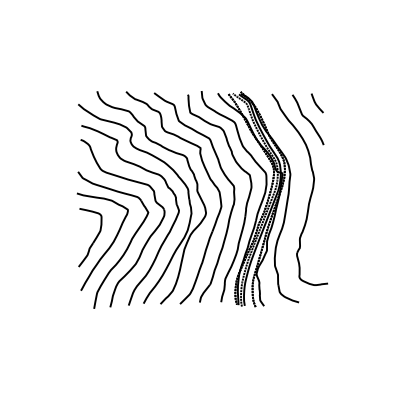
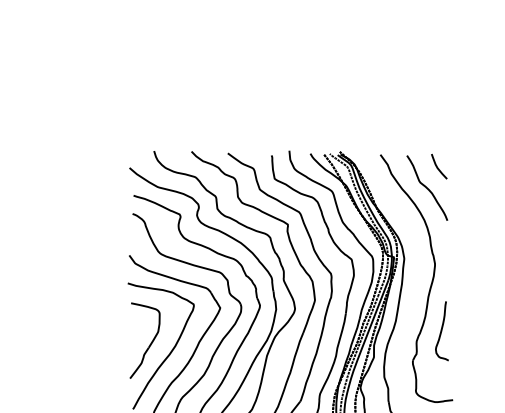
curve: (318, 230) -> (440, 331), added

